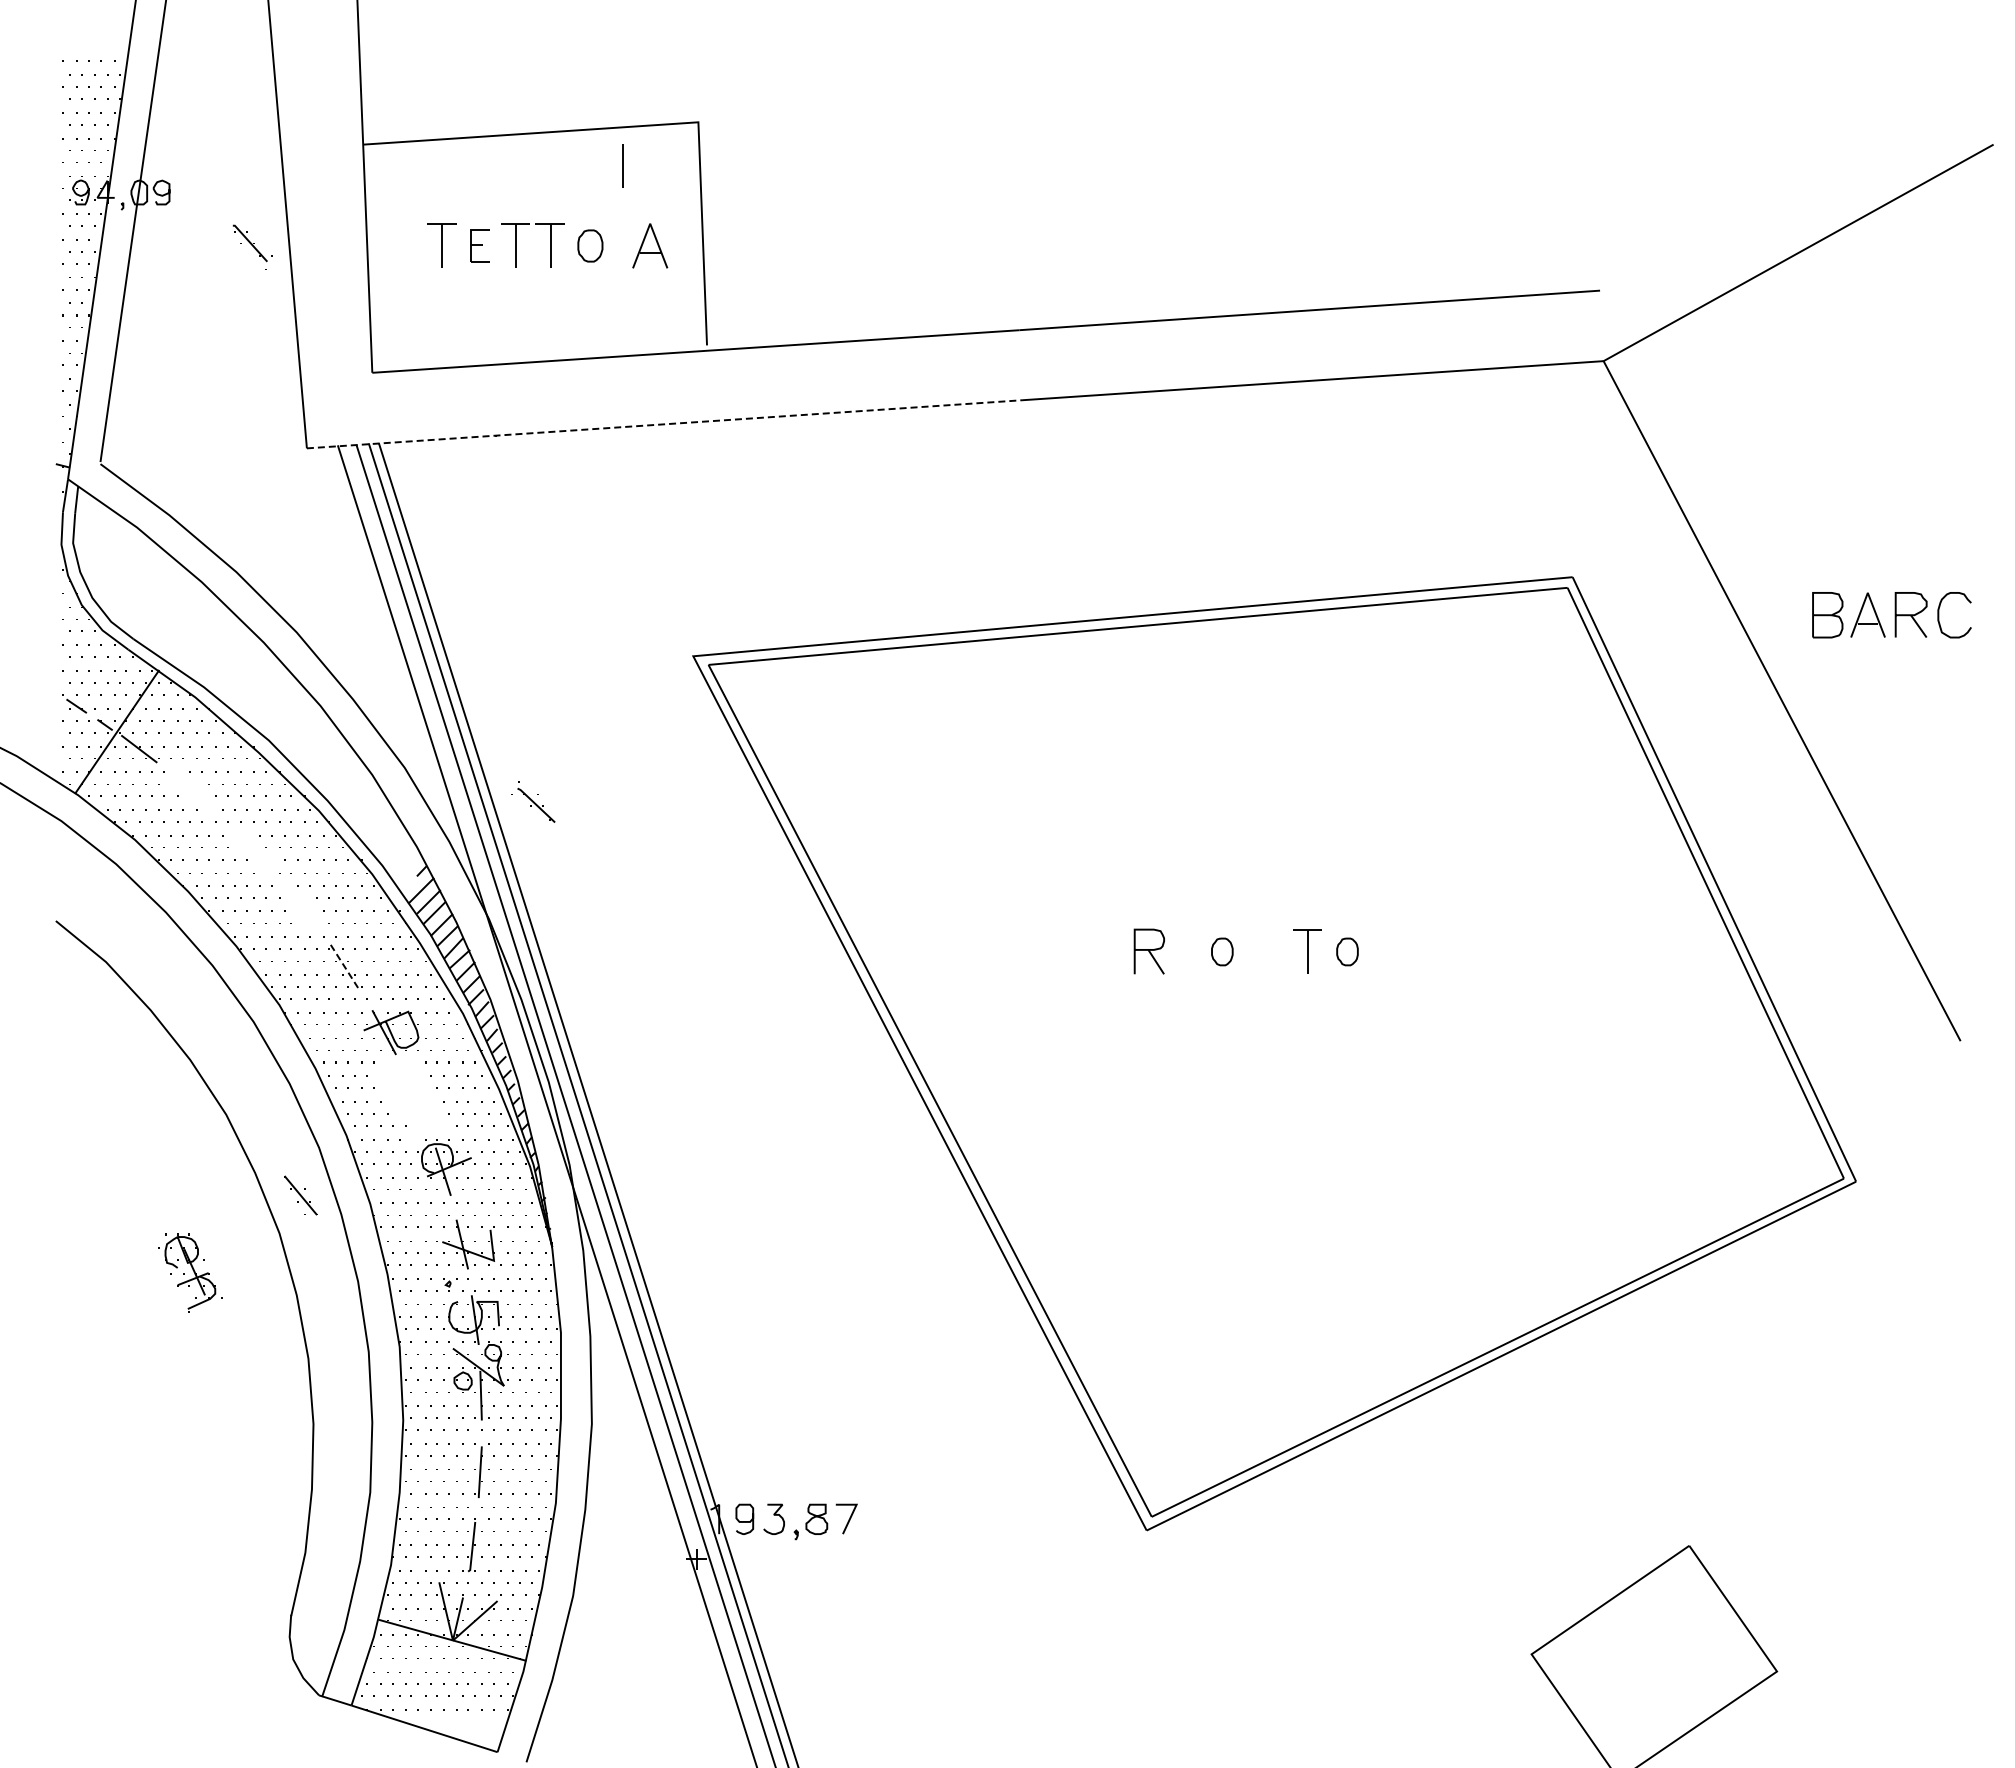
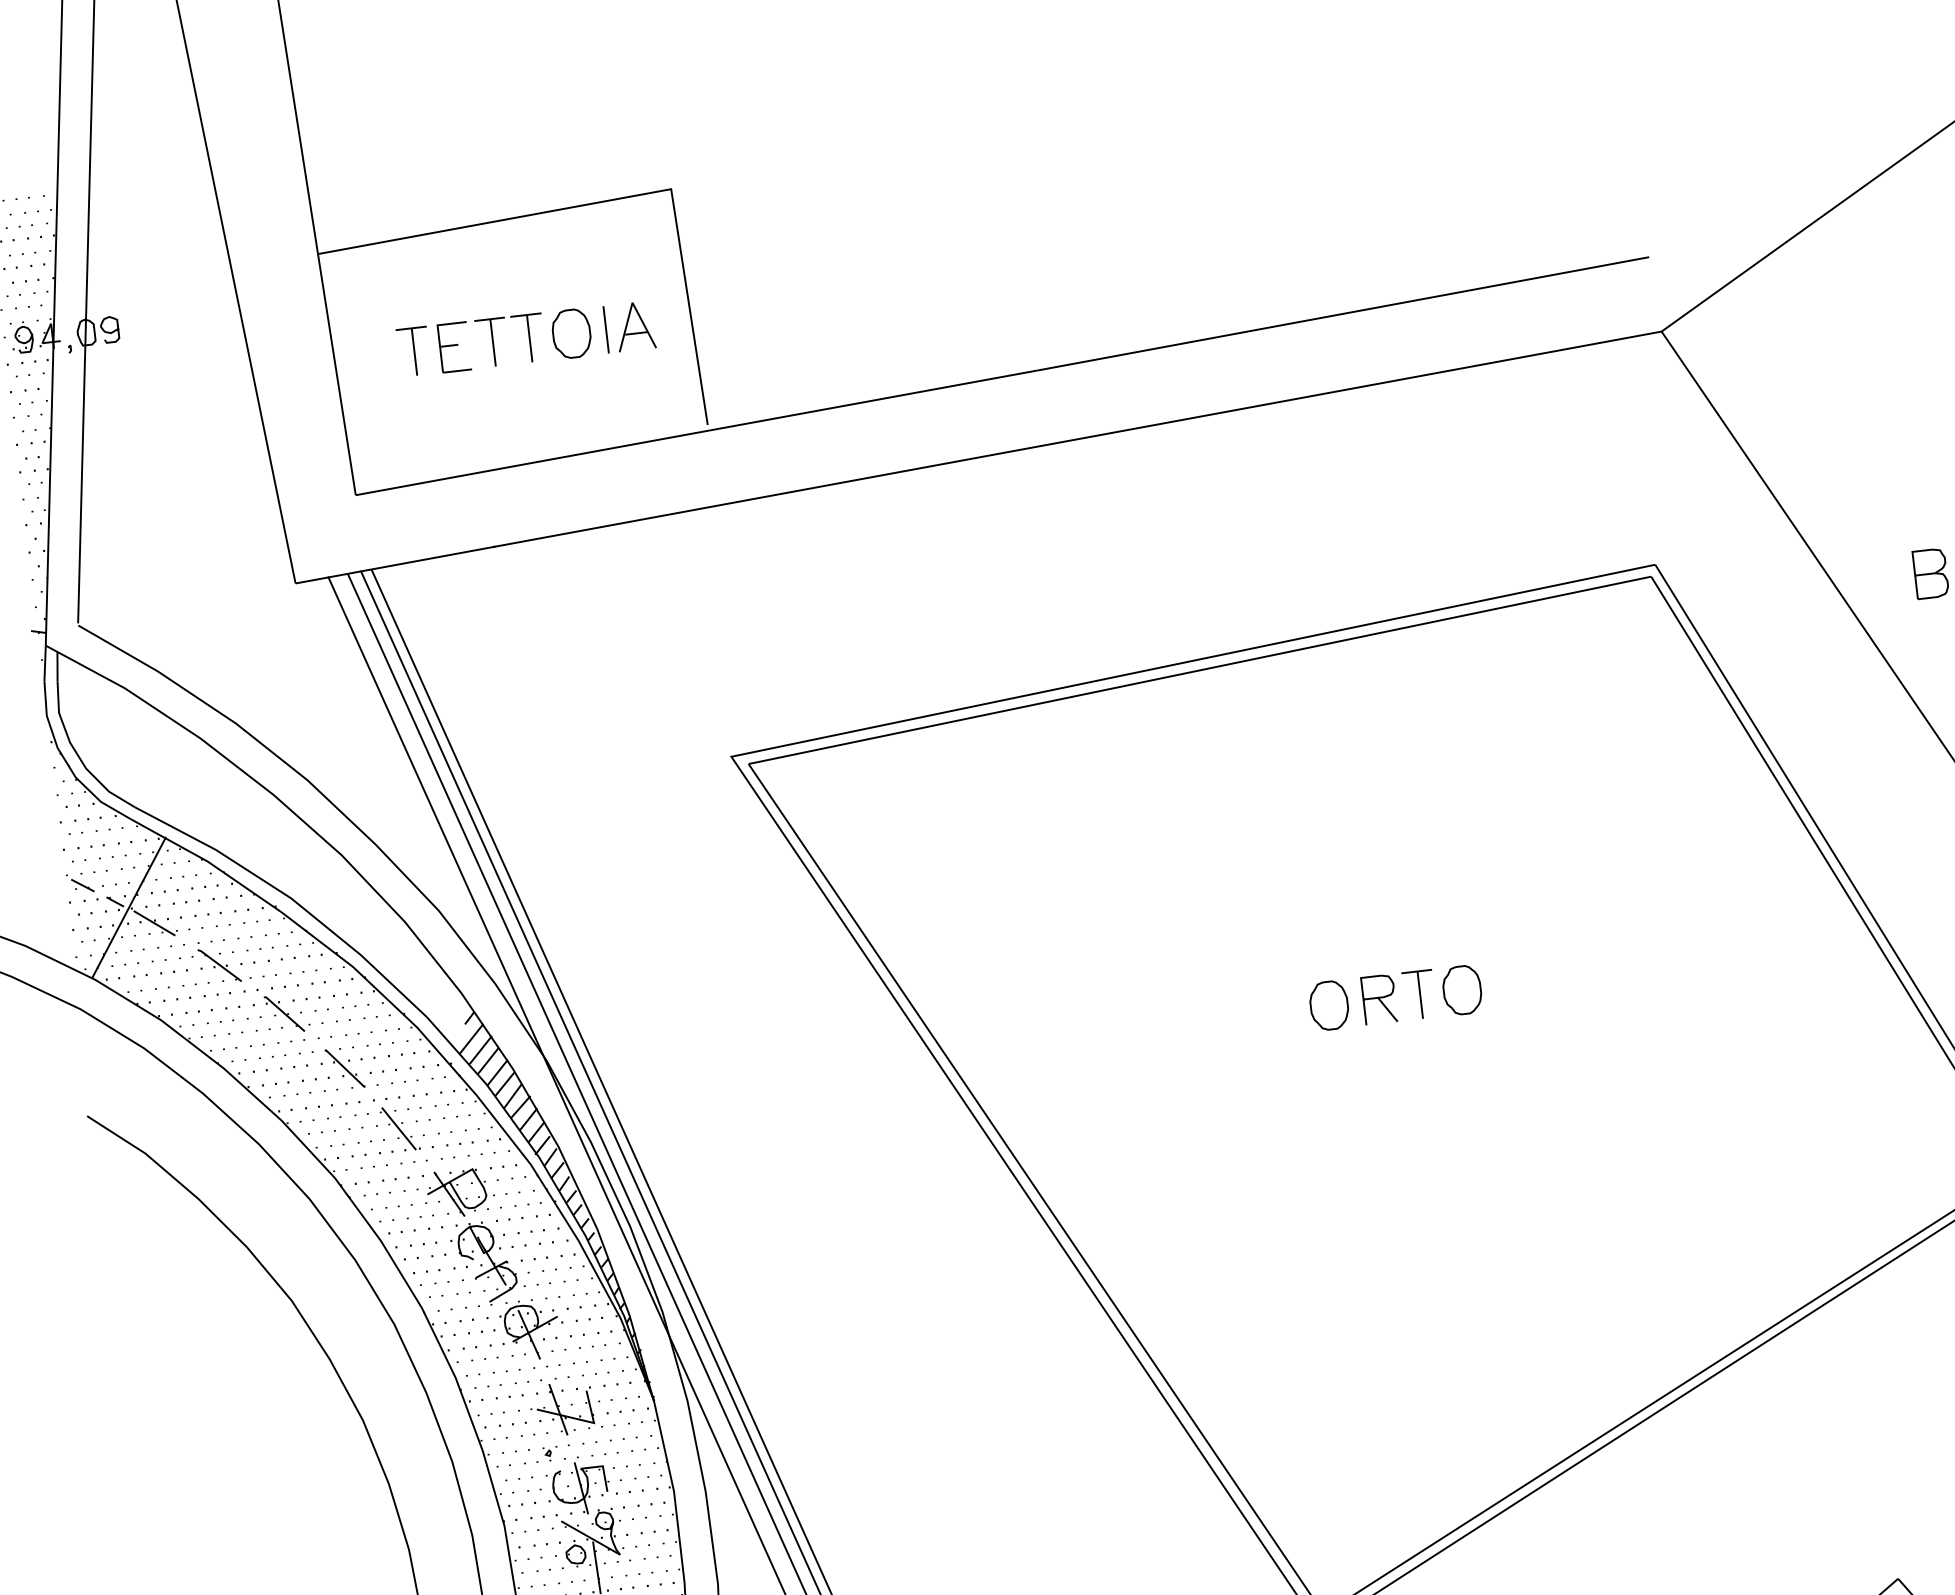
line: (622, 165) -> (605, 329), moved
part: (479, 245) -> (453, 346), size x1.43
part: (590, 245) -> (571, 333), size x1.43
part: (252, 246) -> (287, 1017), moved
line: (664, 424) -> (672, 514), dashed -> solid
part: (533, 801) -> (216, 961), moved
part: (1148, 951) -> (1378, 999), moved
part: (1222, 951) -> (1329, 1005), size x1.67
part: (1347, 951) -> (1462, 989), size x1.67
line: (344, 966) -> (399, 1128), dashed -> solid
part: (300, 1195) -> (344, 1068), moved
part: (190, 1272) -> (487, 1262), moved

